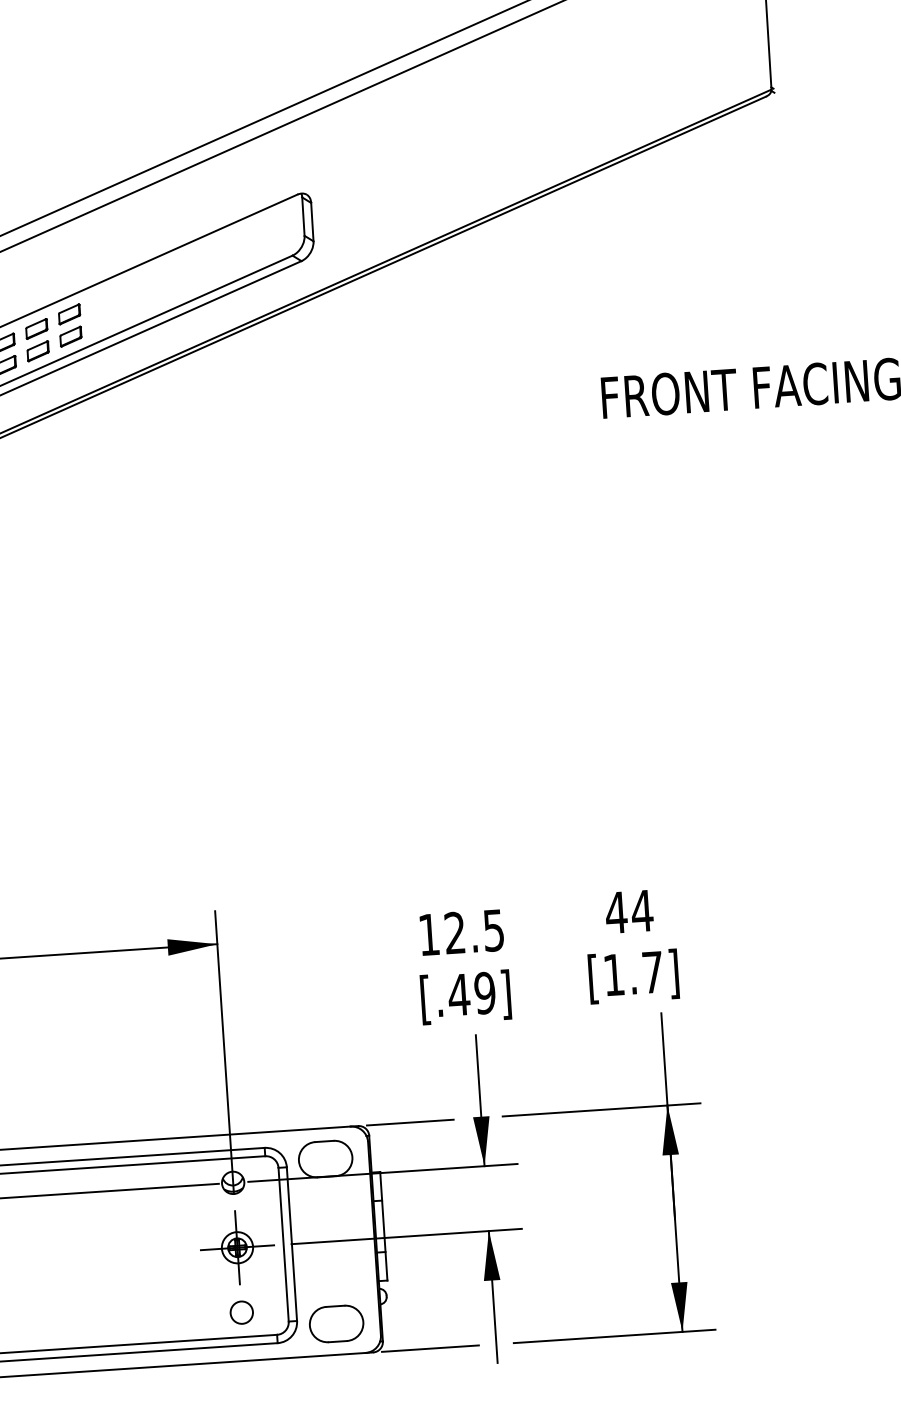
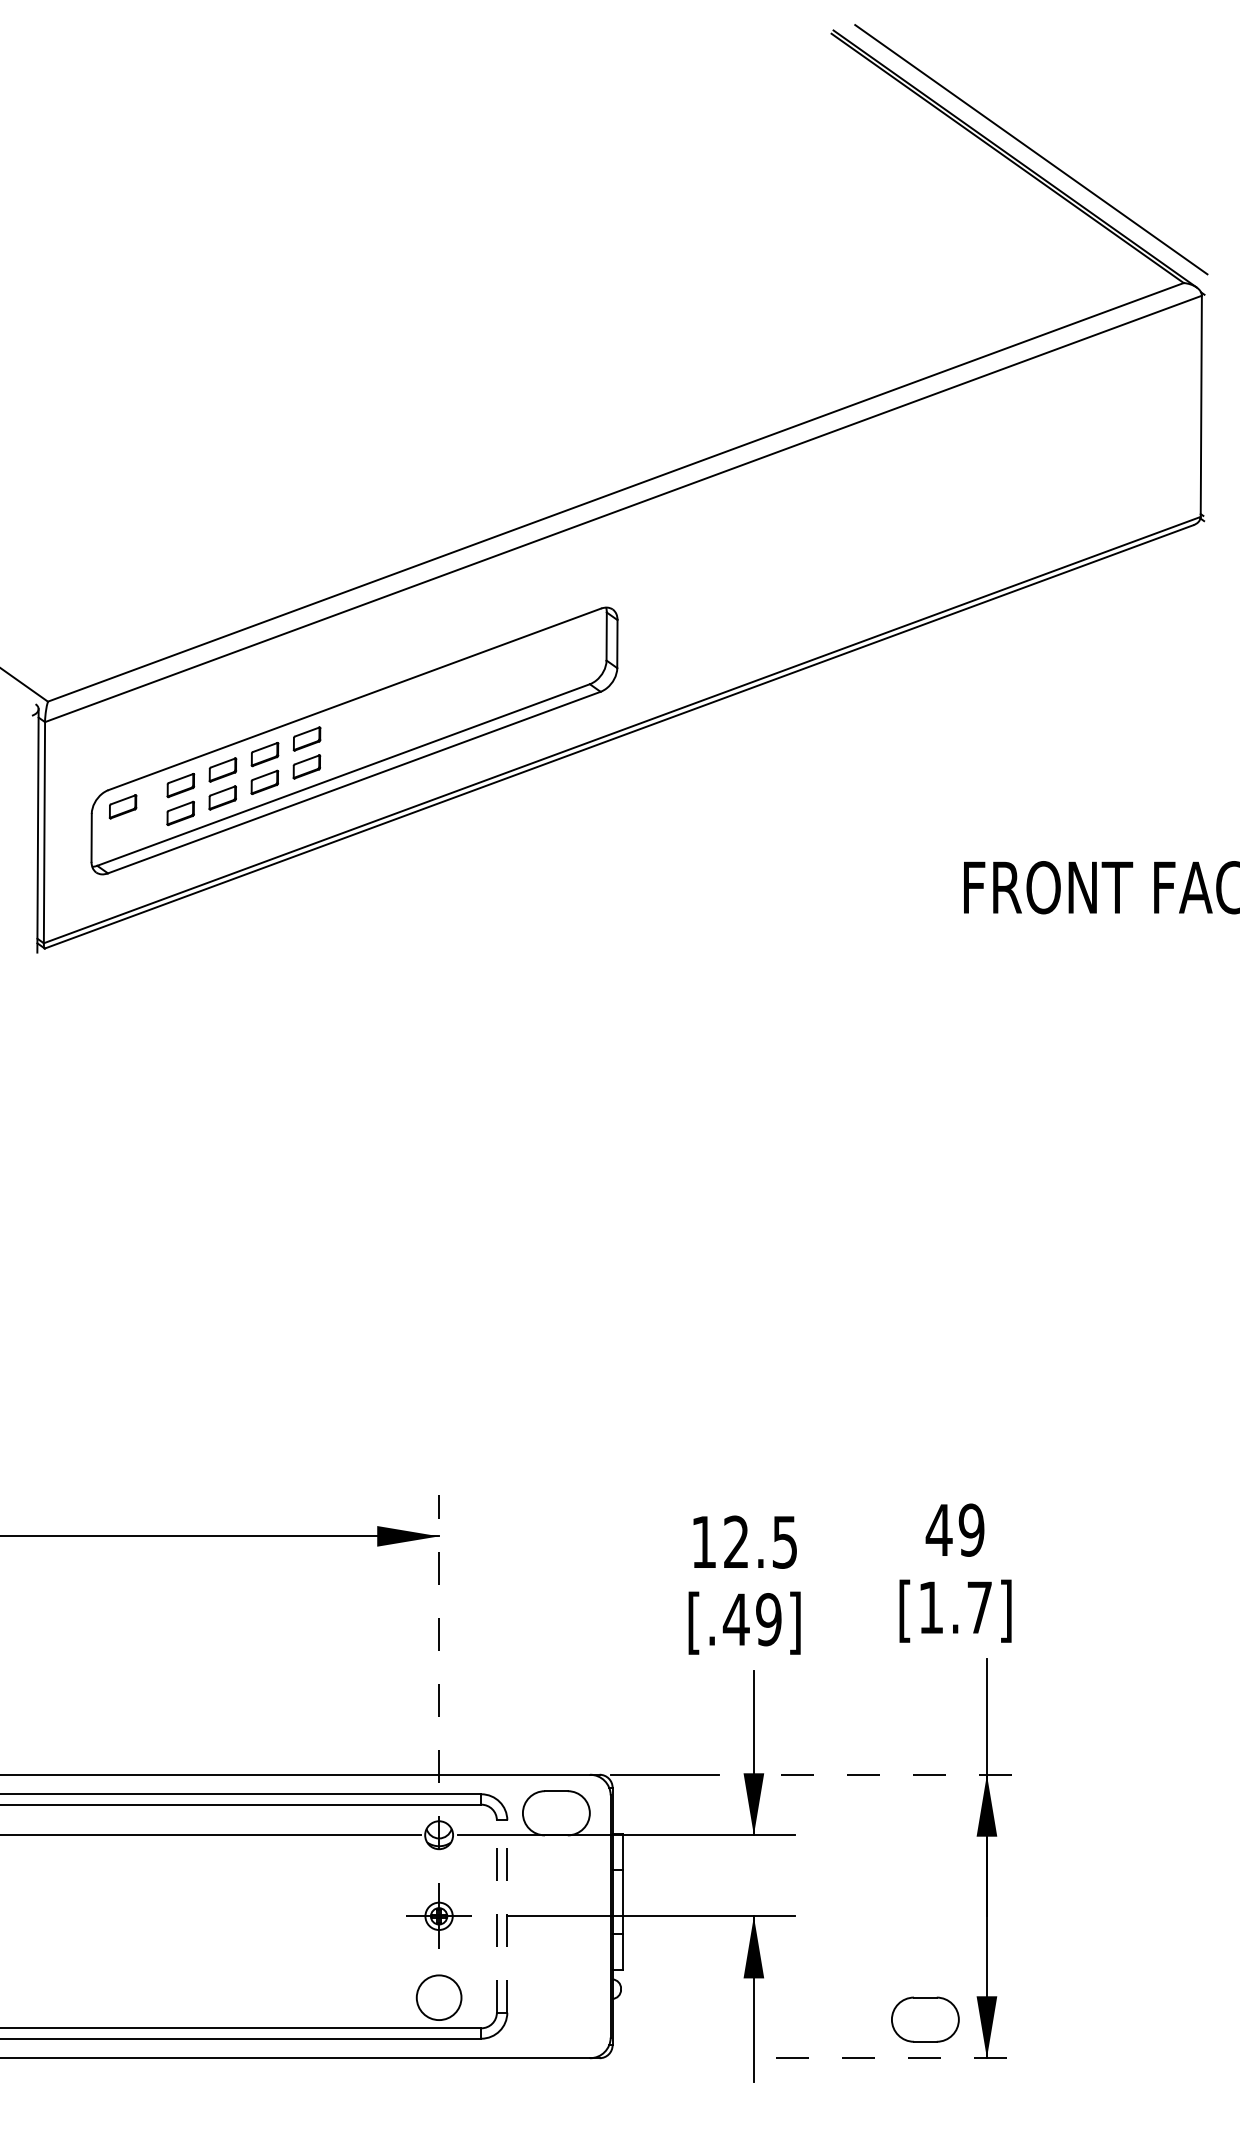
text: (642, 910) -> (971, 1529), 44 -> 49
line: (224, 1052) -> (439, 1671), solid -> dashed
line: (601, 1109) -> (904, 1774), solid -> dashed
line: (283, 1244) -> (496, 1916), solid -> dashed
line: (292, 1244) -> (507, 1916), solid -> dashed
part: (236, 1247) -> (438, 1915), size x0.7
circle: (242, 1312) -> (439, 1997), size x1.6
part: (336, 1323) -> (925, 2019), moved
line: (615, 1336) -> (902, 2058), solid -> dashed
line: (429, 1348) -> (670, 2058), removed

